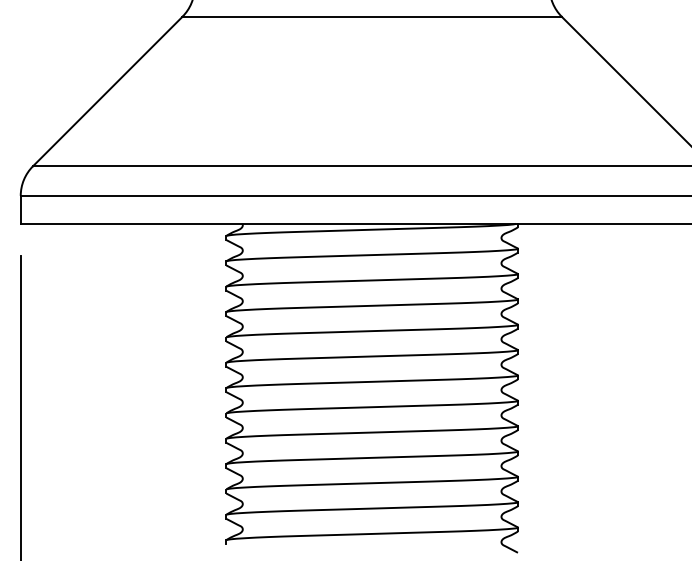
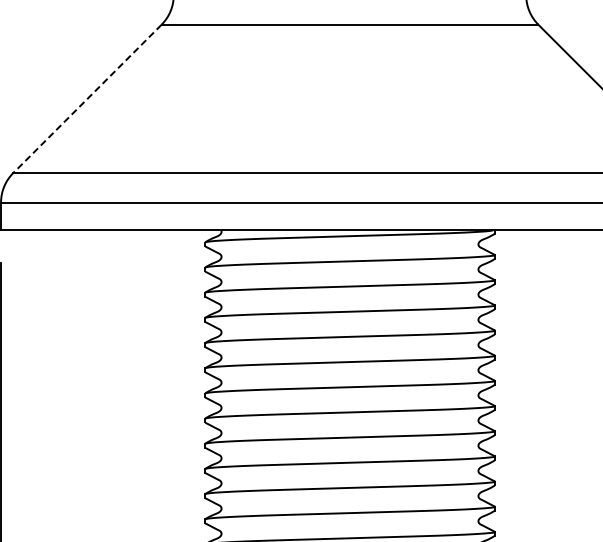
line: (107, 91) -> (87, 98), solid -> dashed

